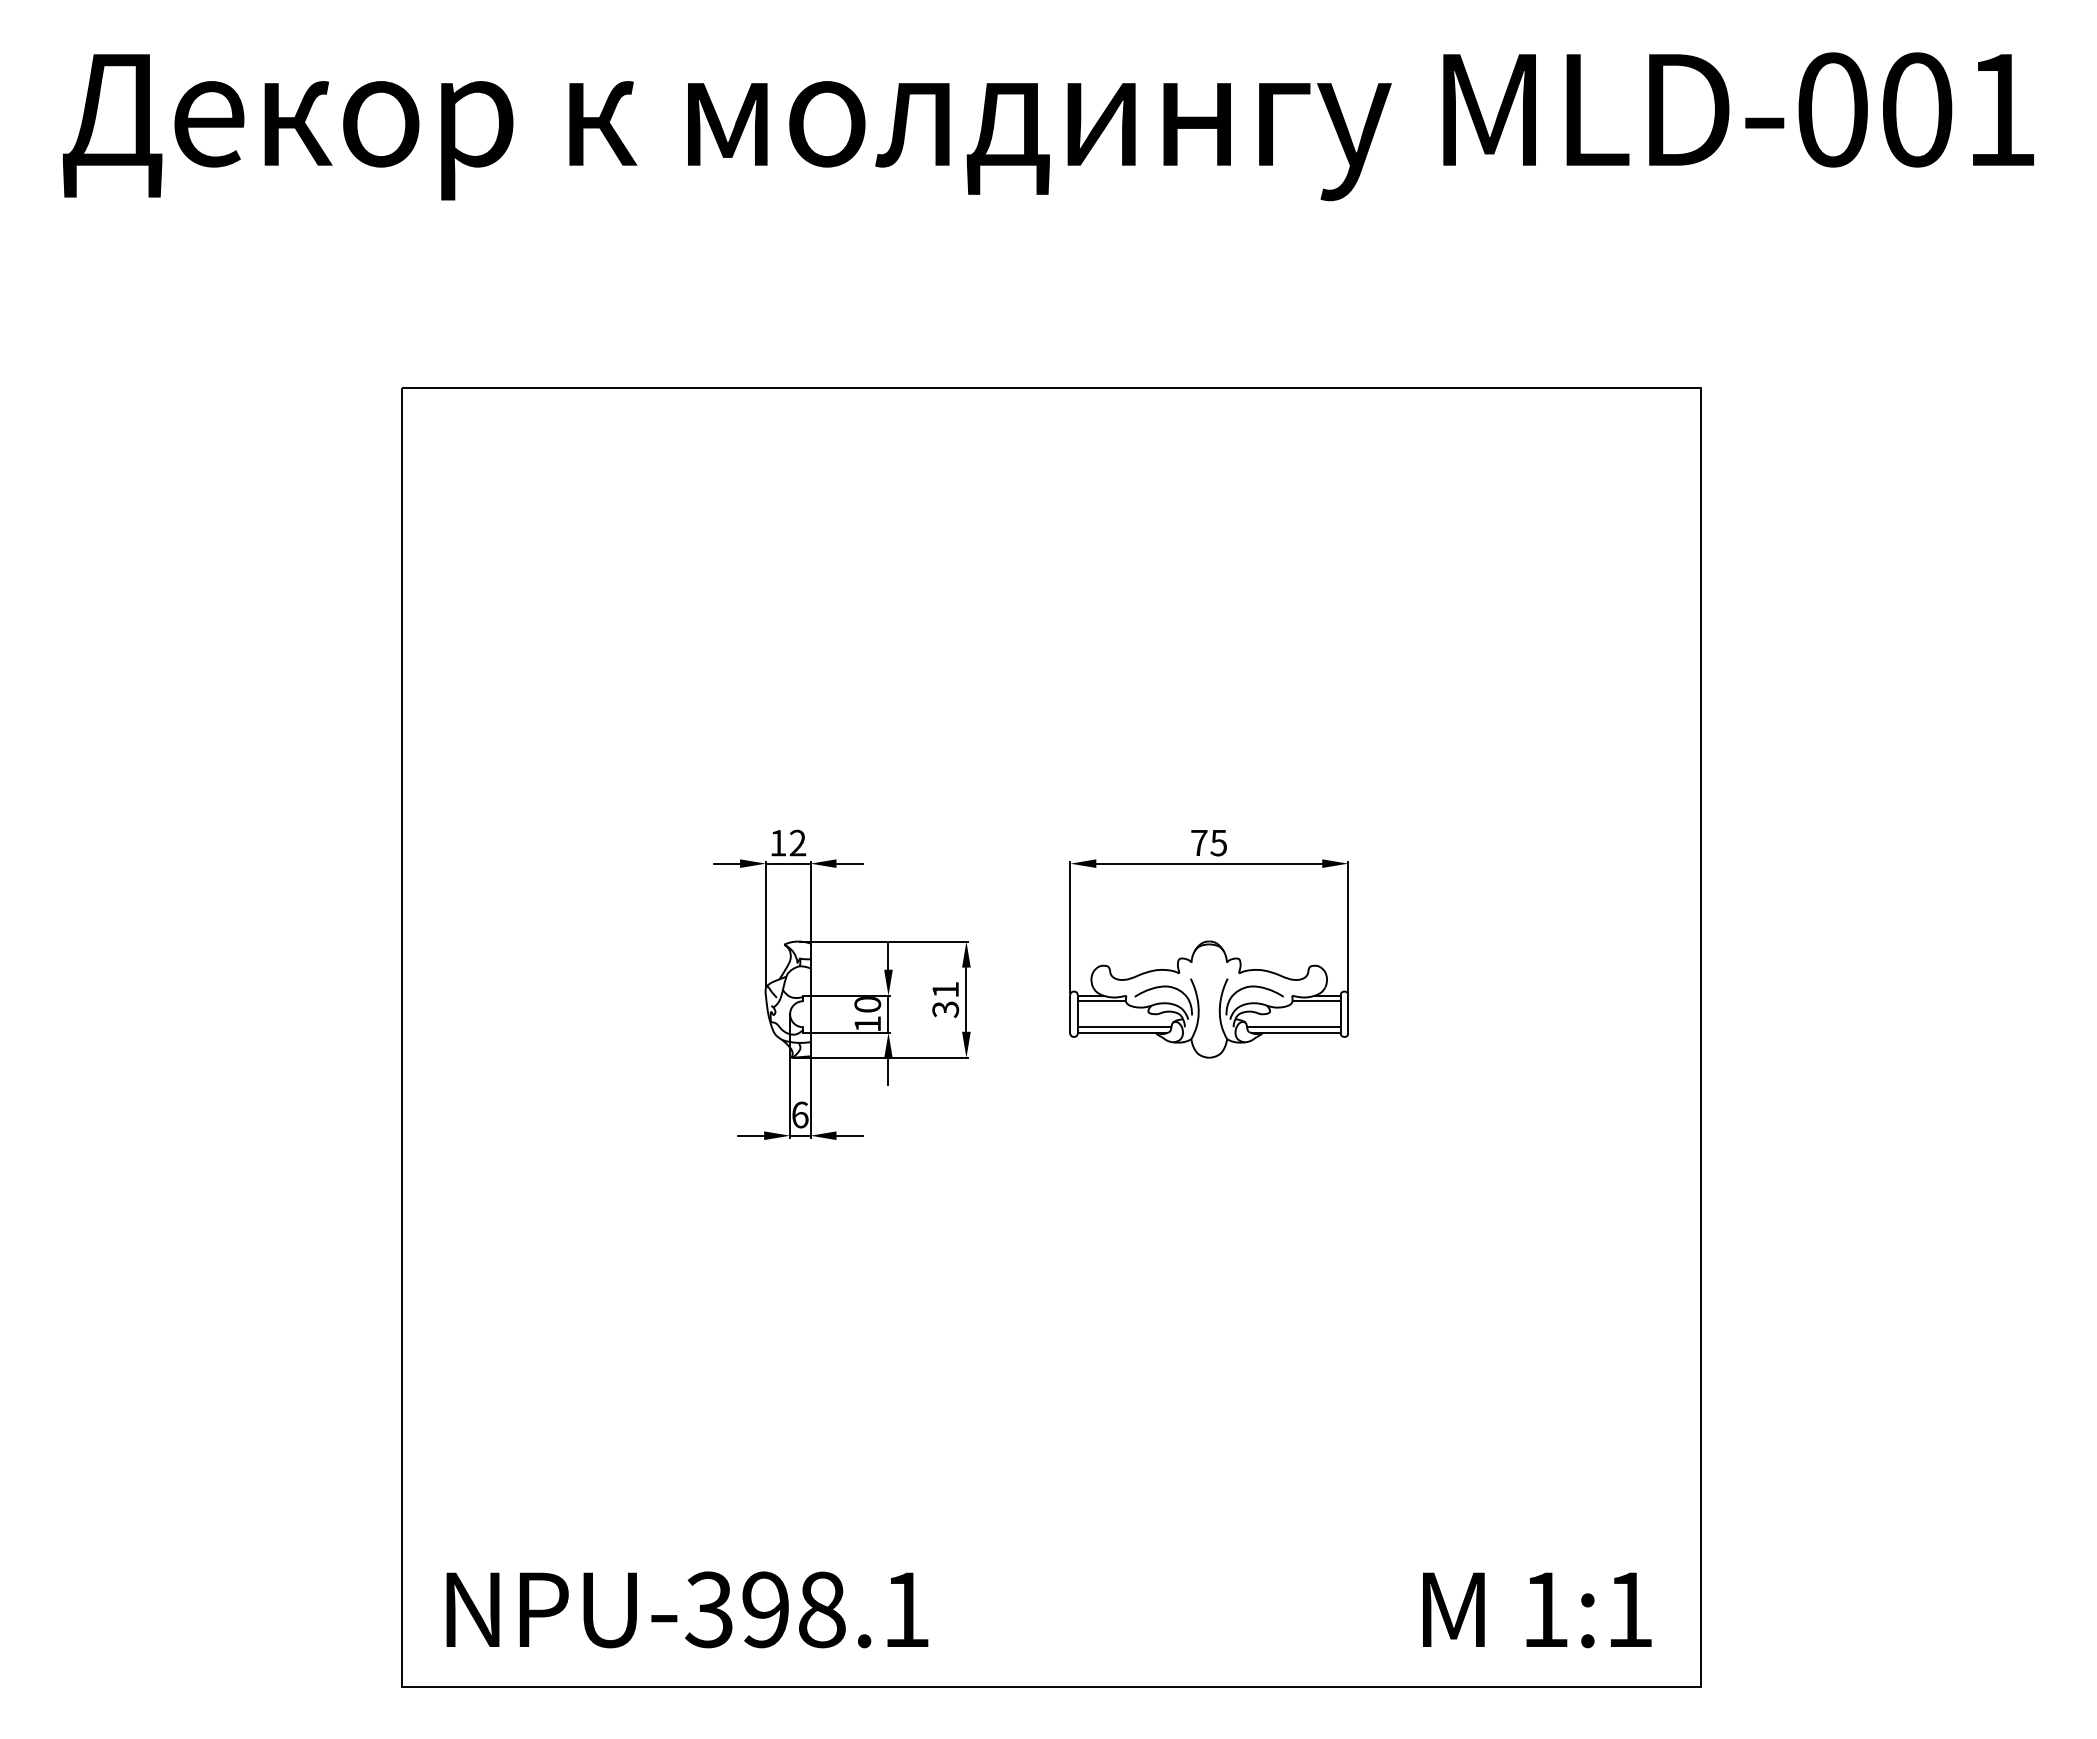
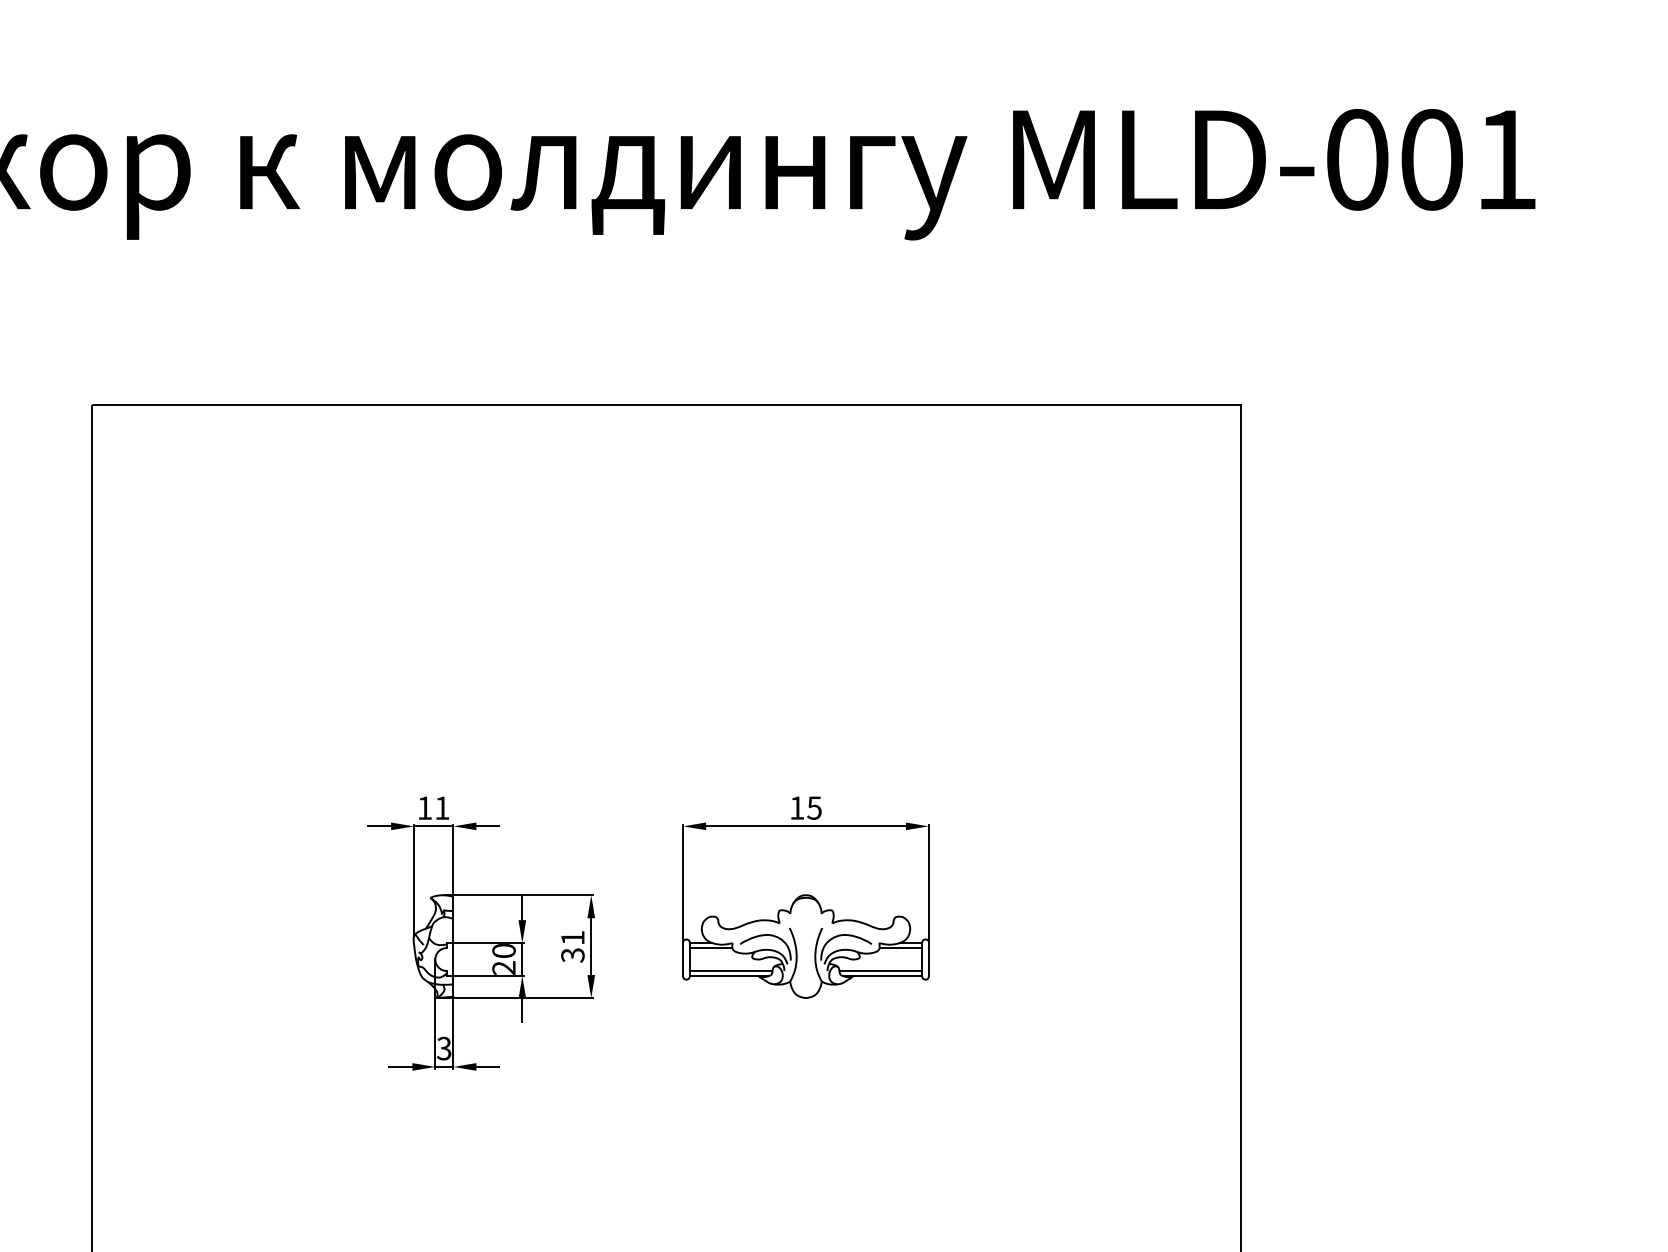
text: (797, 842) -> (441, 807), 12 -> 11
text: (1199, 842) -> (797, 807), 75 -> 15
text: (867, 1023) -> (503, 967), 10 -> 20
text: (799, 1114) -> (443, 1048), 6 -> 3

